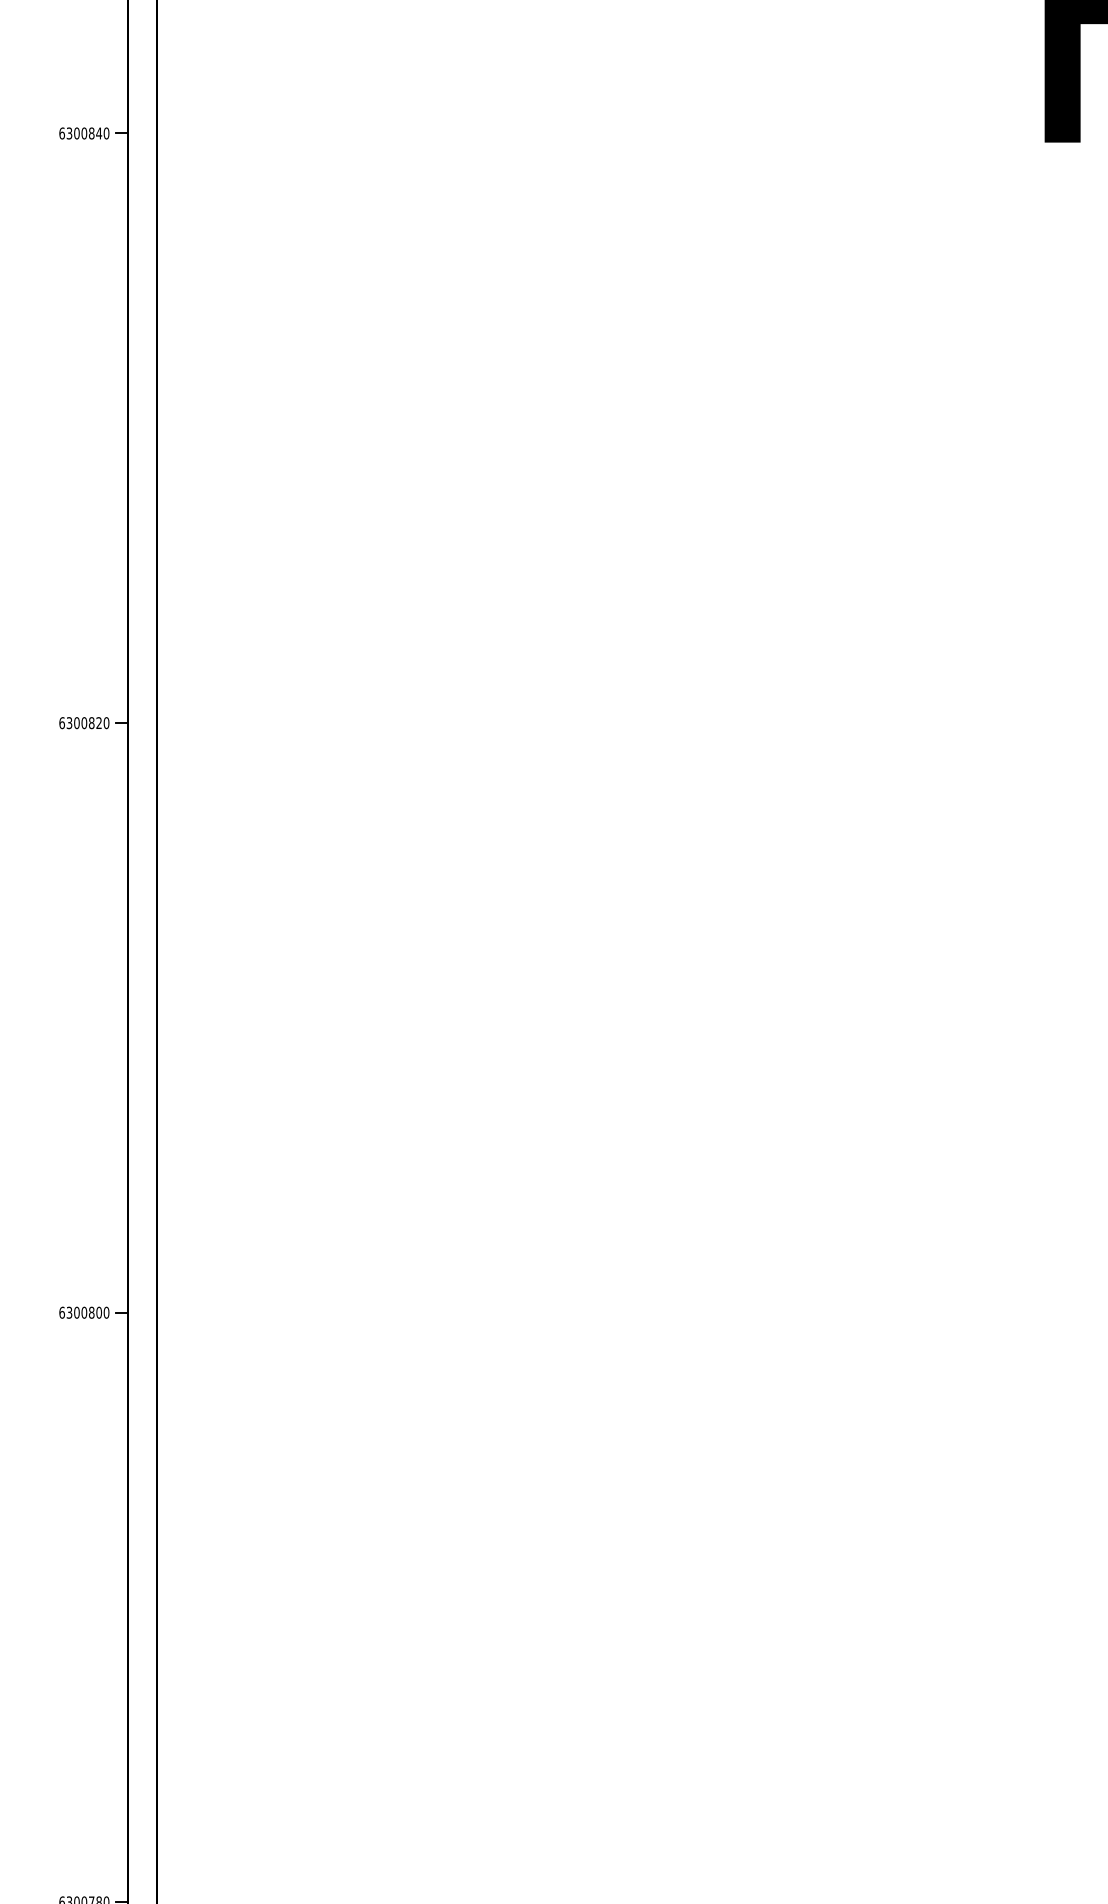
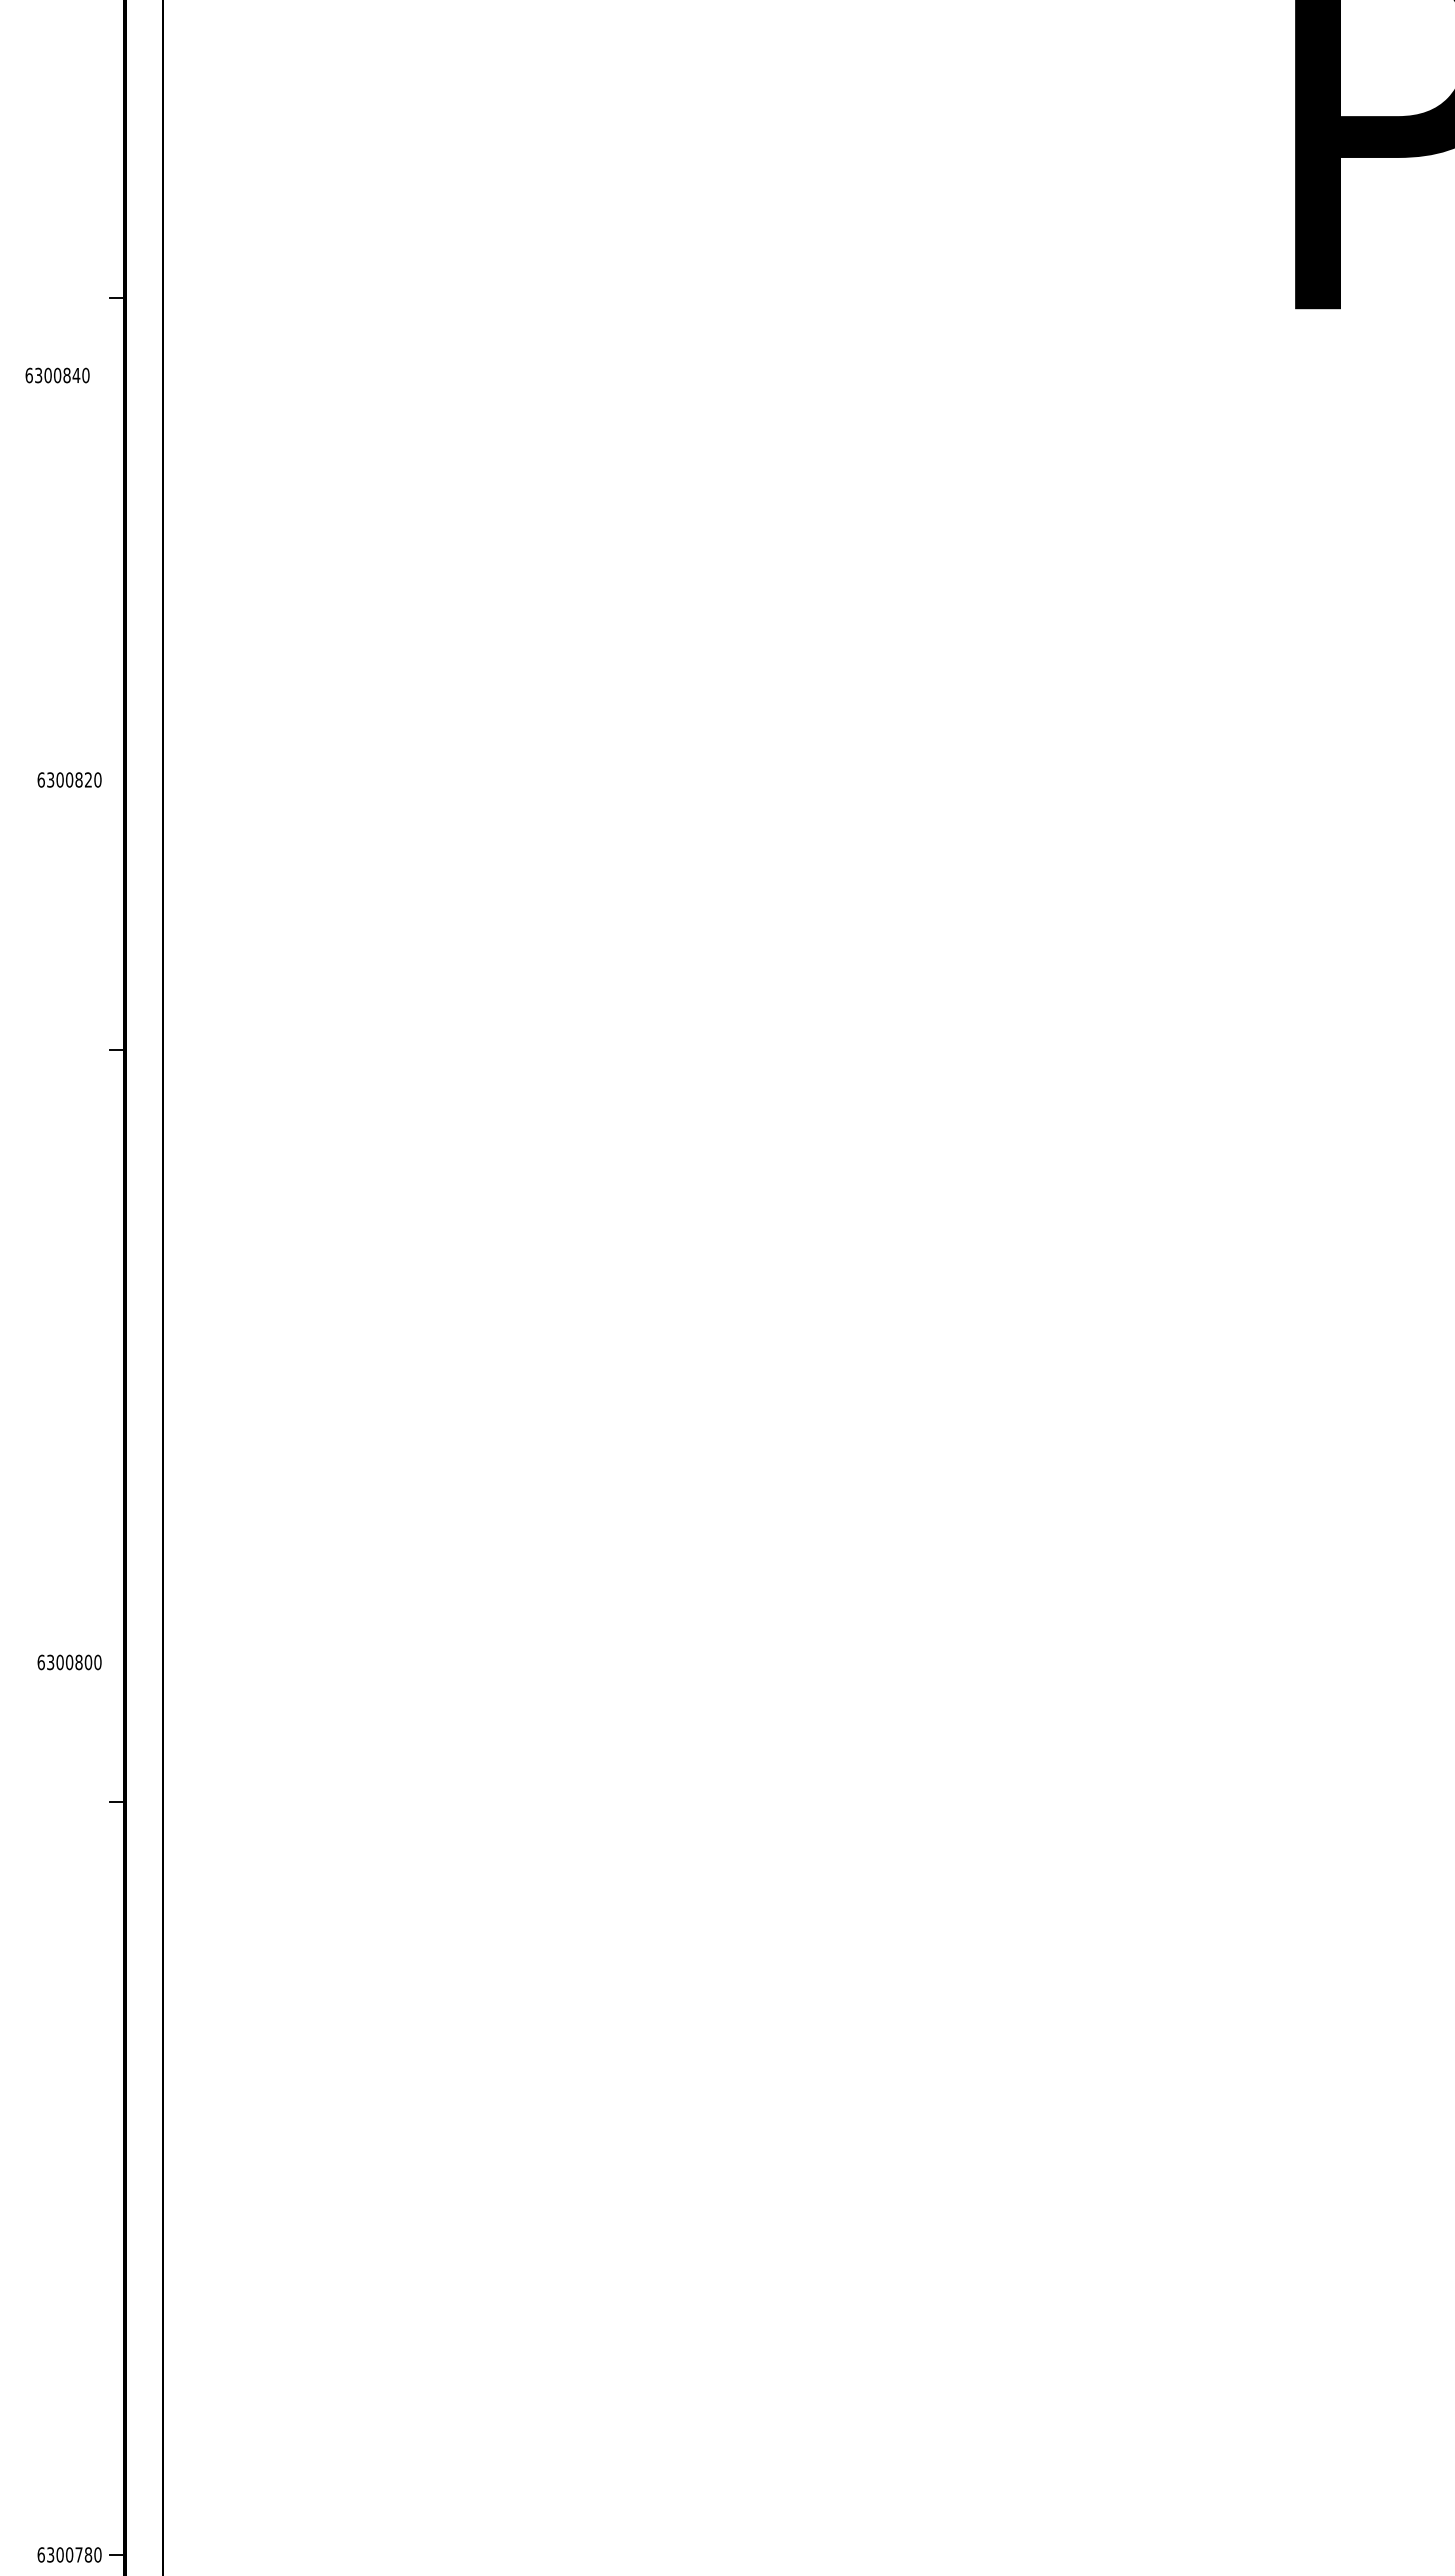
text: (84, 133) -> (57, 375), moved
text: (84, 722) -> (69, 779), moved
text: (84, 1312) -> (69, 1662), moved

